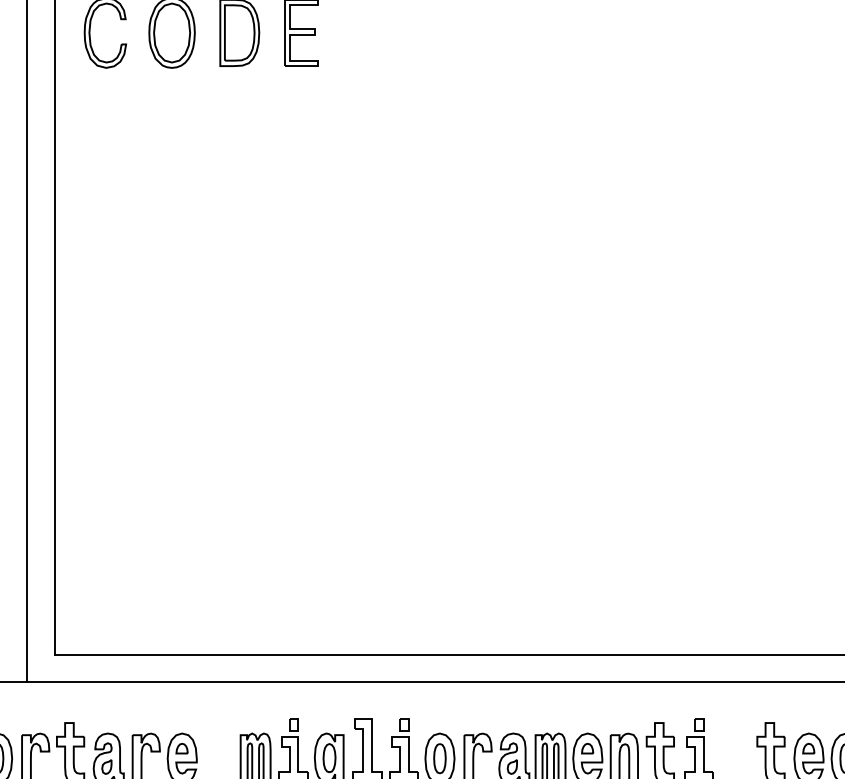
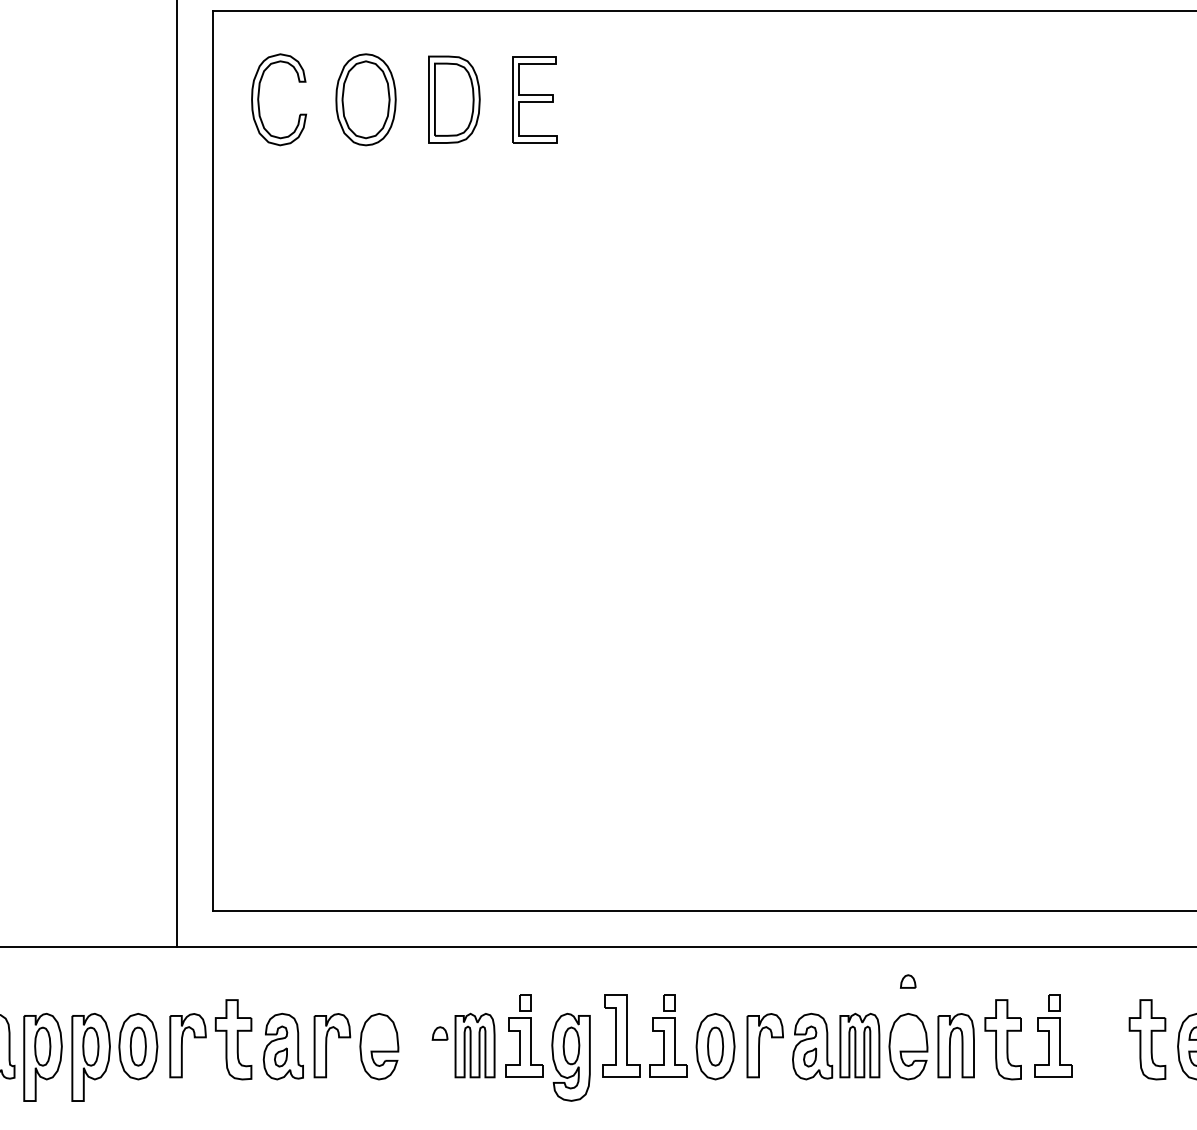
part: (181, 748) -> (439, 1033), moved
part: (587, 748) -> (908, 981), moved

